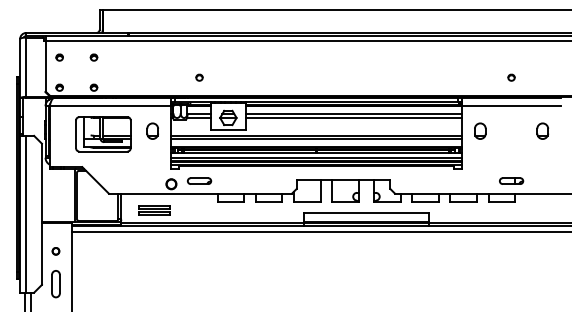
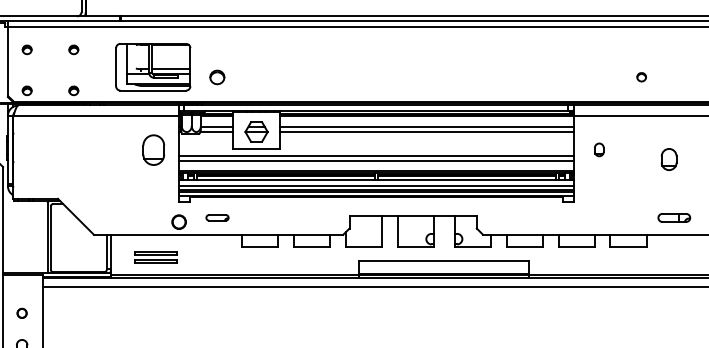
part: (199, 77) -> (217, 76), size x1.6
part: (152, 130) -> (153, 149), size x1.4
part: (480, 130) -> (599, 149), size x0.6
part: (542, 130) -> (668, 158), moved
part: (103, 134) -> (153, 67), moved
part: (199, 180) -> (217, 217), size x0.7
part: (511, 180) -> (674, 217), moved

